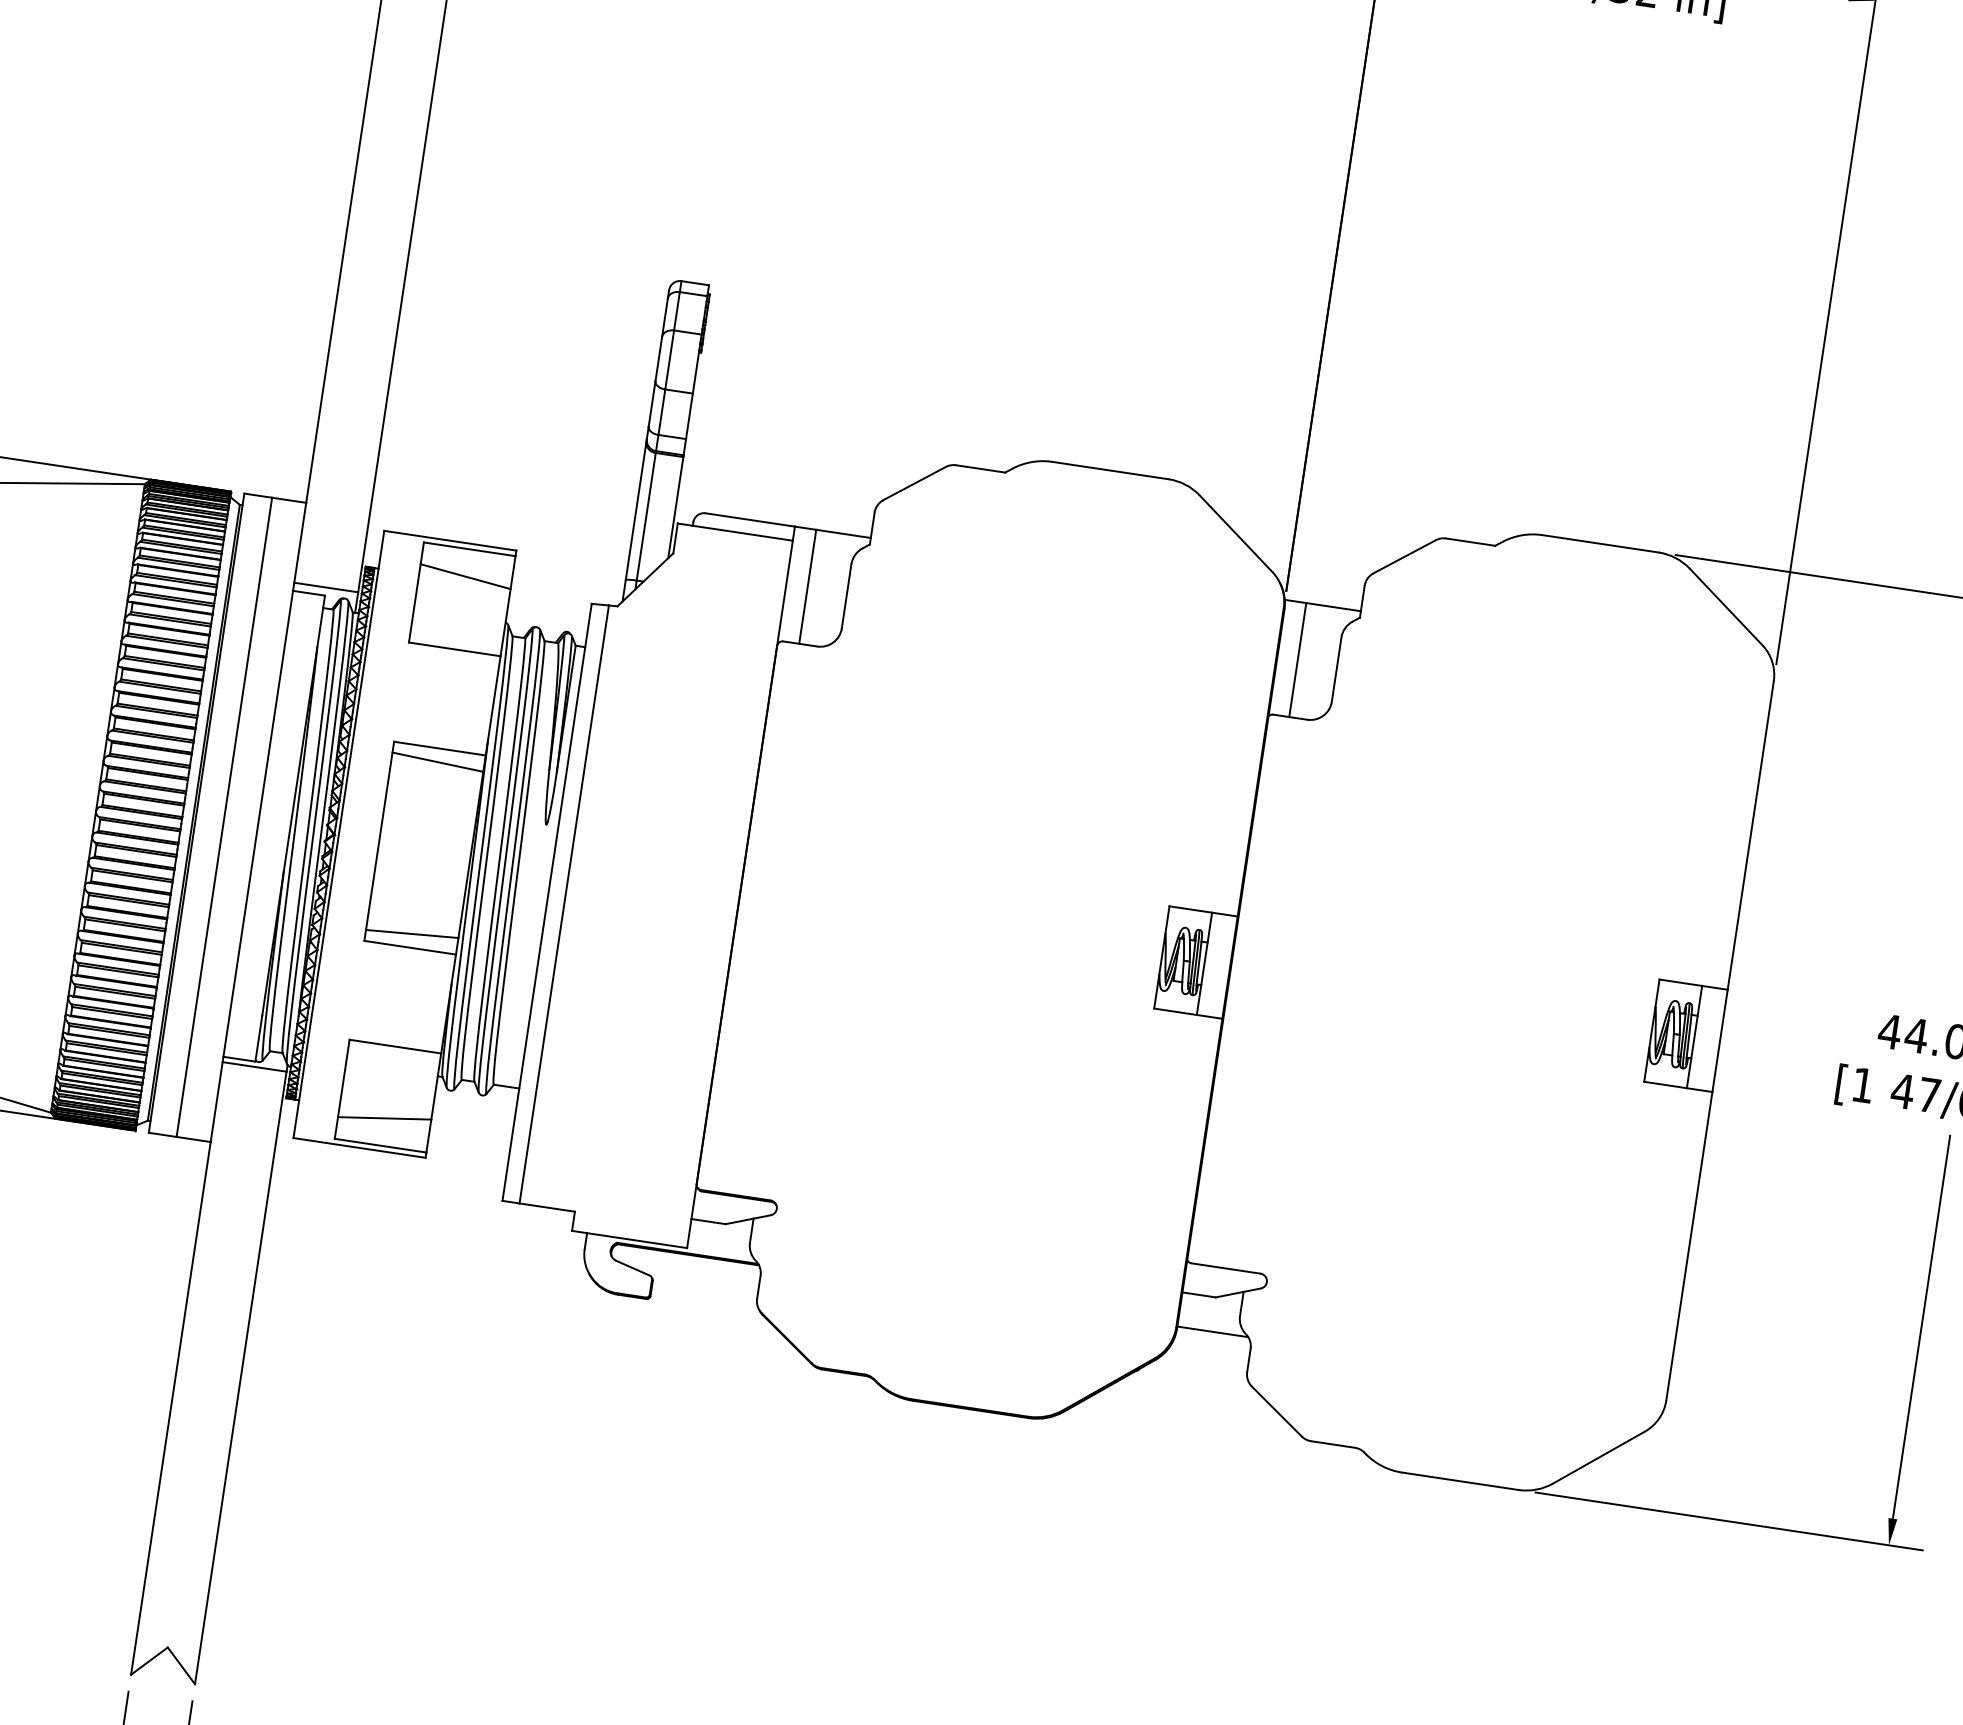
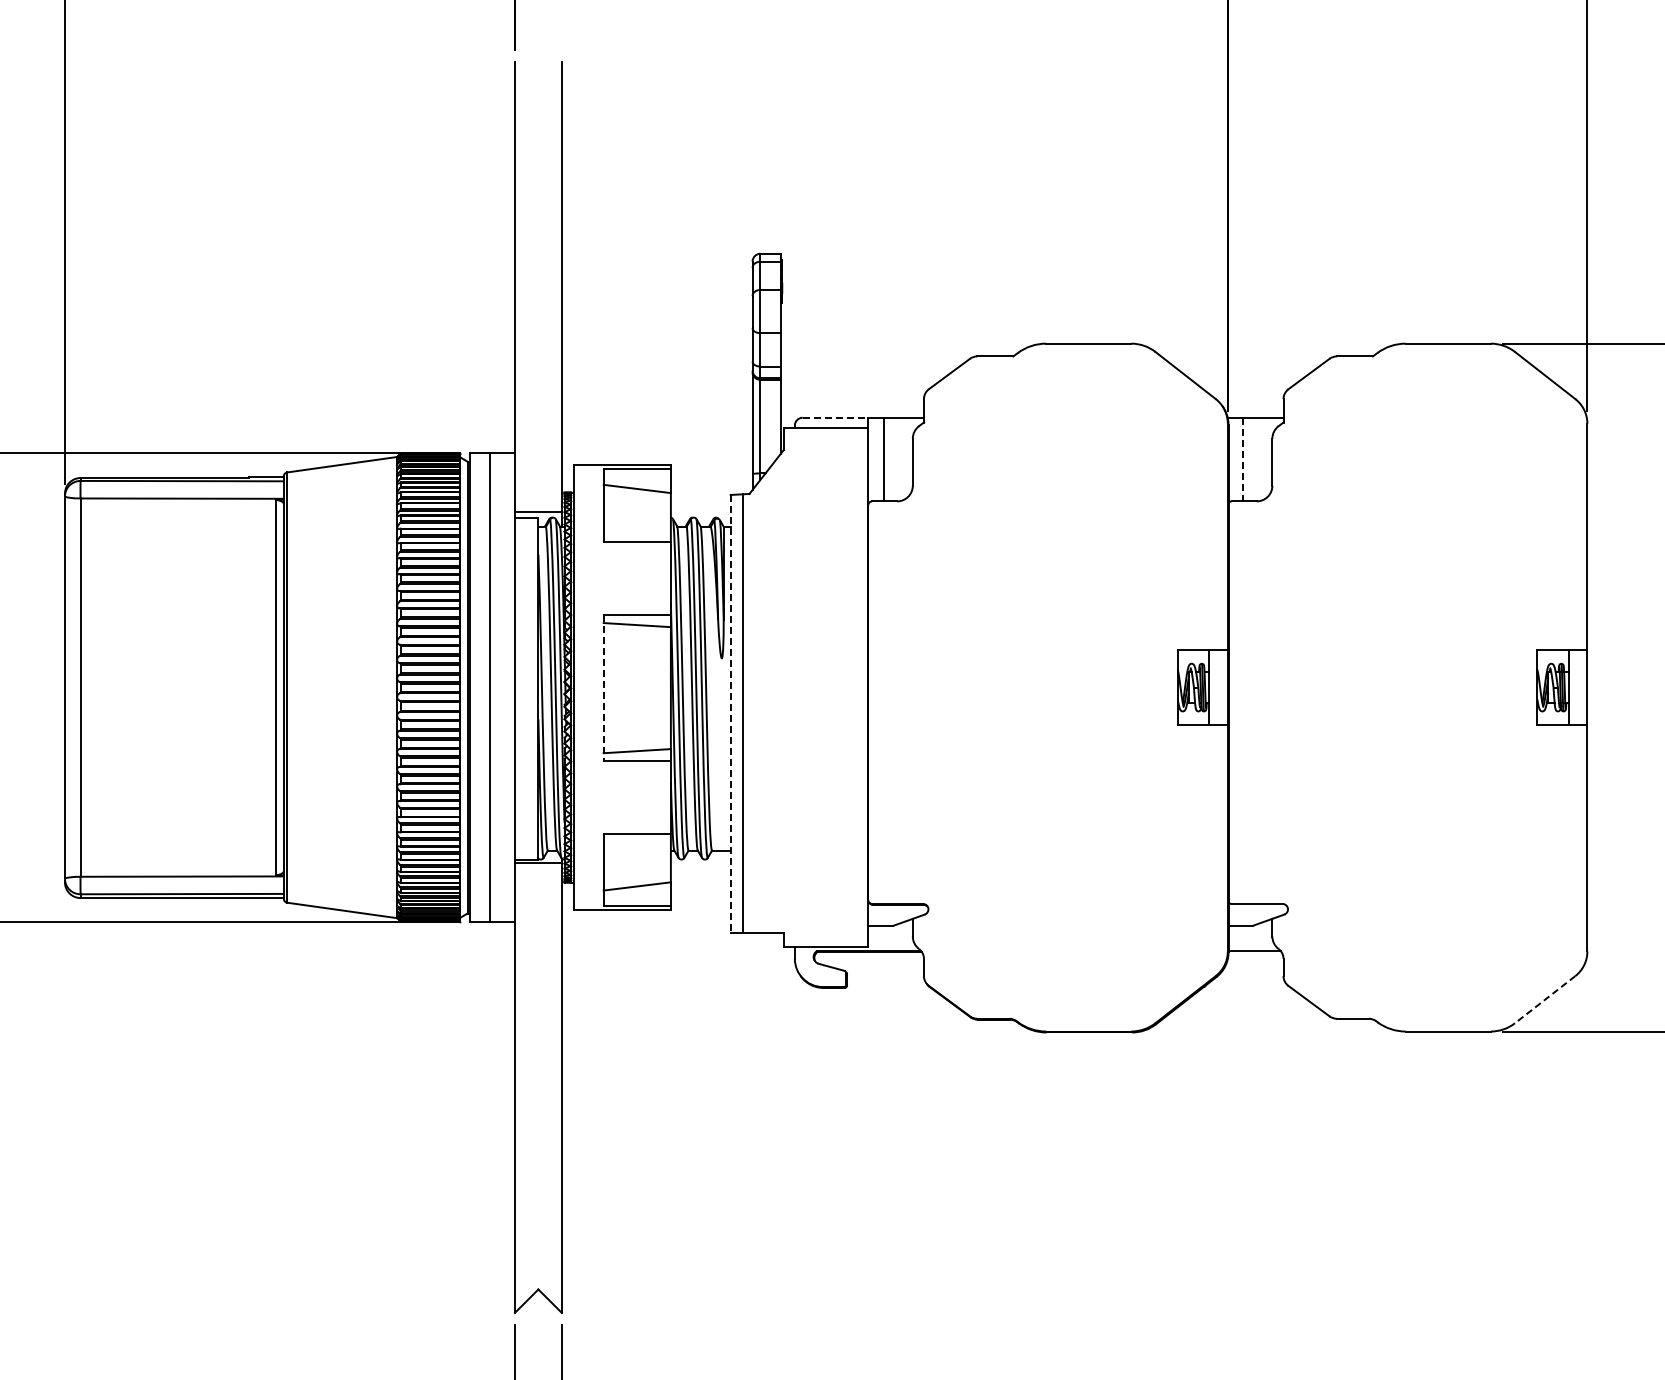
line: (750, 519) -> (835, 417), solid -> dashed
line: (1297, 659) -> (1243, 459), solid -> dashed
line: (378, 841) -> (603, 688), solid -> dashed
line: (546, 903) -> (730, 714), solid -> dashed
line: (1598, 1457) -> (1544, 999), solid -> dashed

